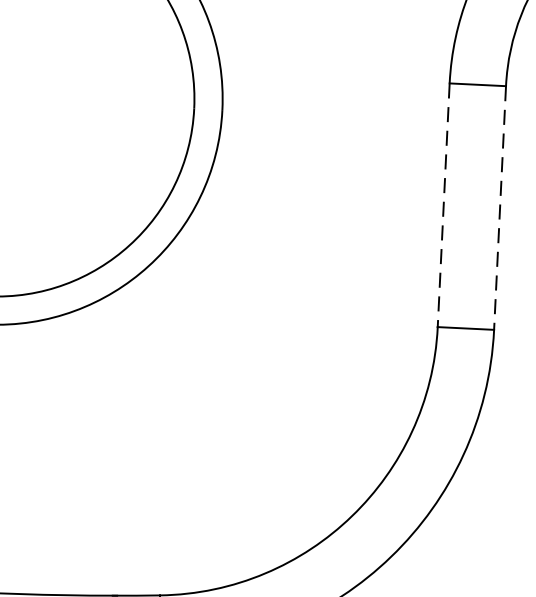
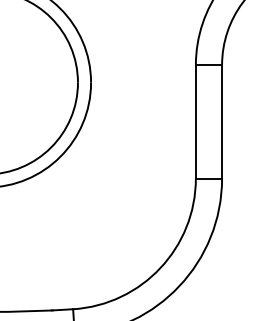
line: (442, 204) -> (195, 121), dashed -> solid
line: (501, 207) -> (222, 121), dashed -> solid

